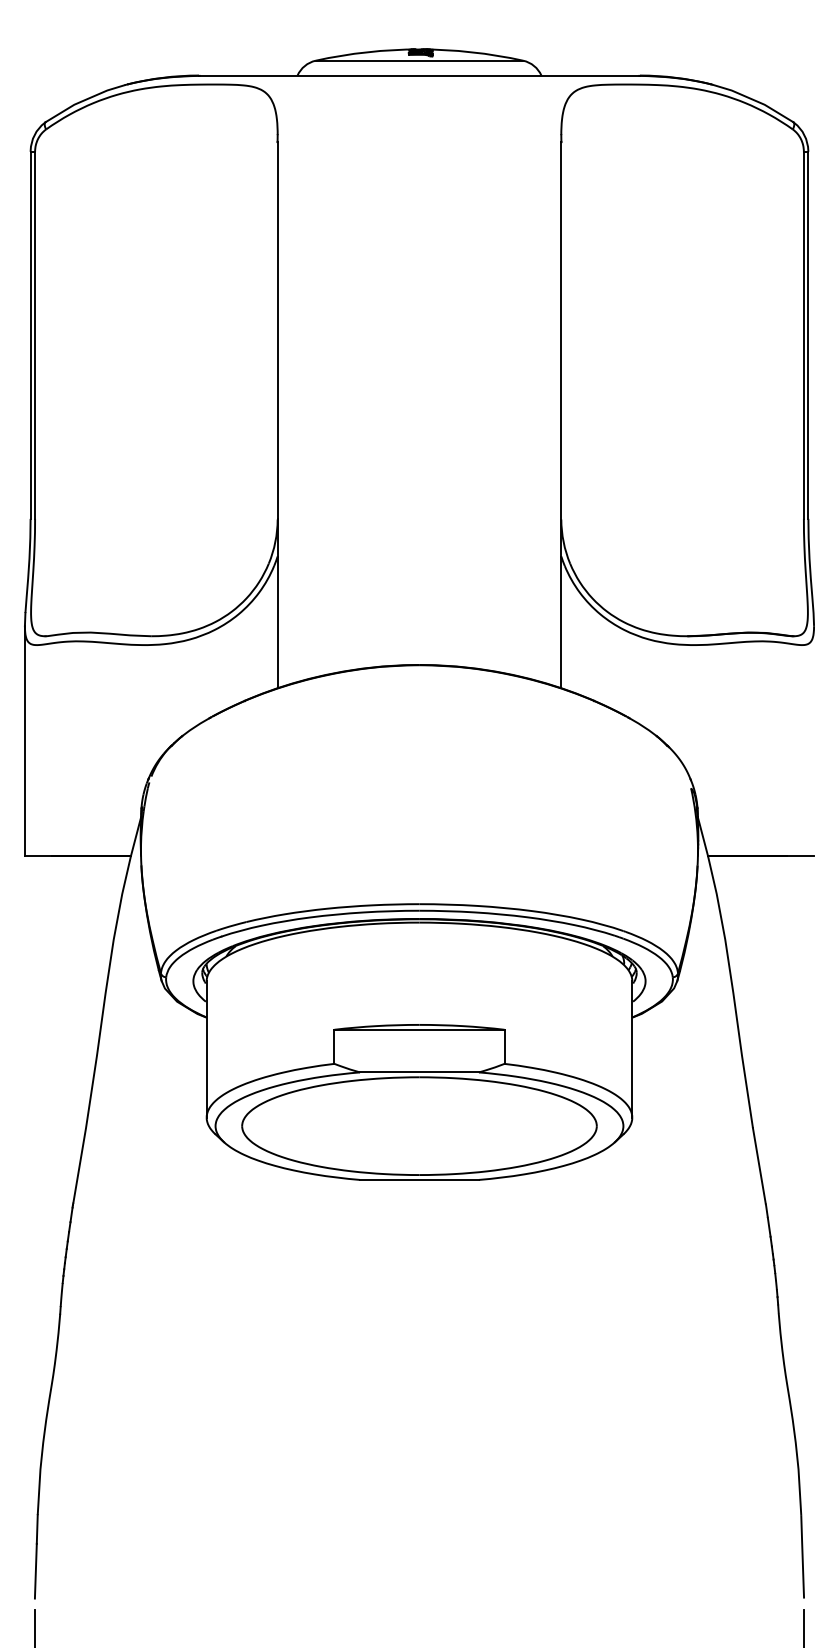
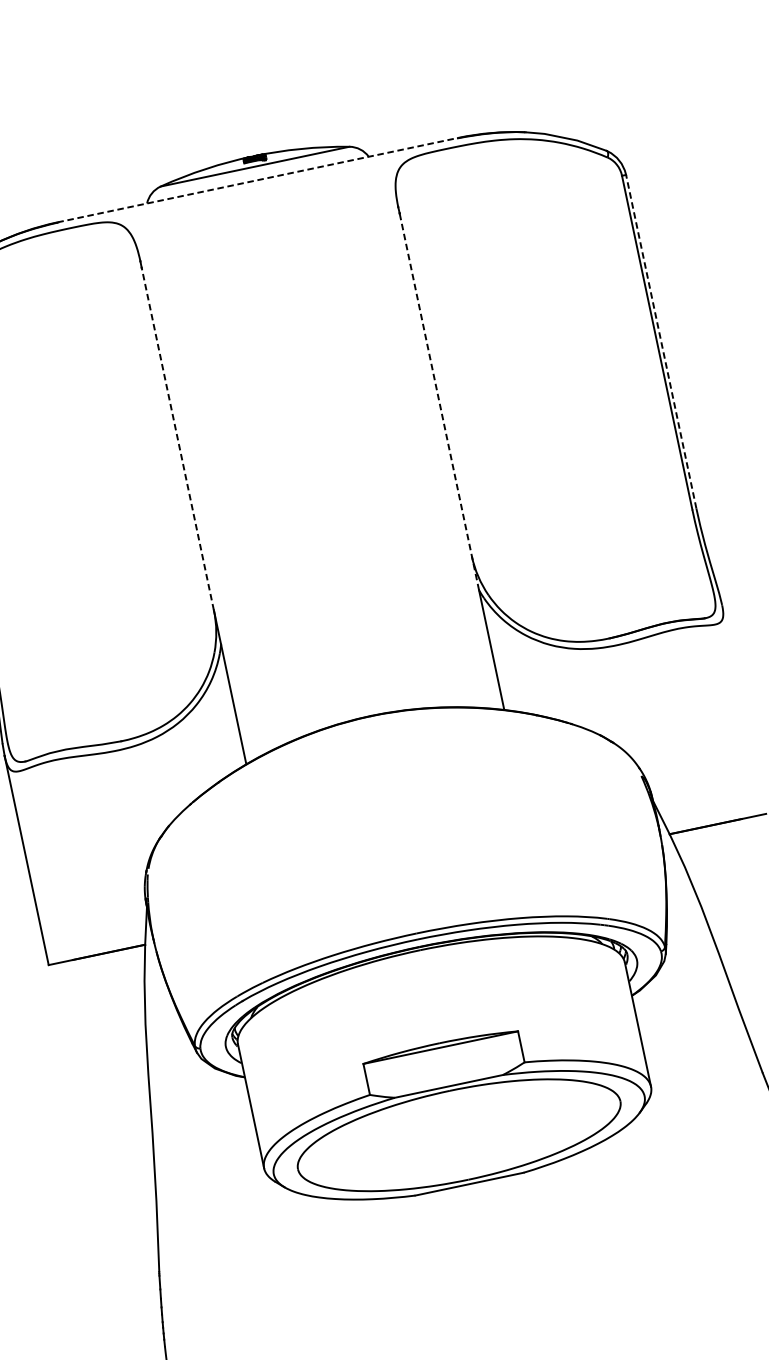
line: (419, 75) -> (257, 180), solid -> dashed
line: (277, 329) -> (177, 438), solid -> dashed
line: (808, 335) -> (661, 341), solid -> dashed
line: (561, 348) -> (439, 401), solid -> dashed

